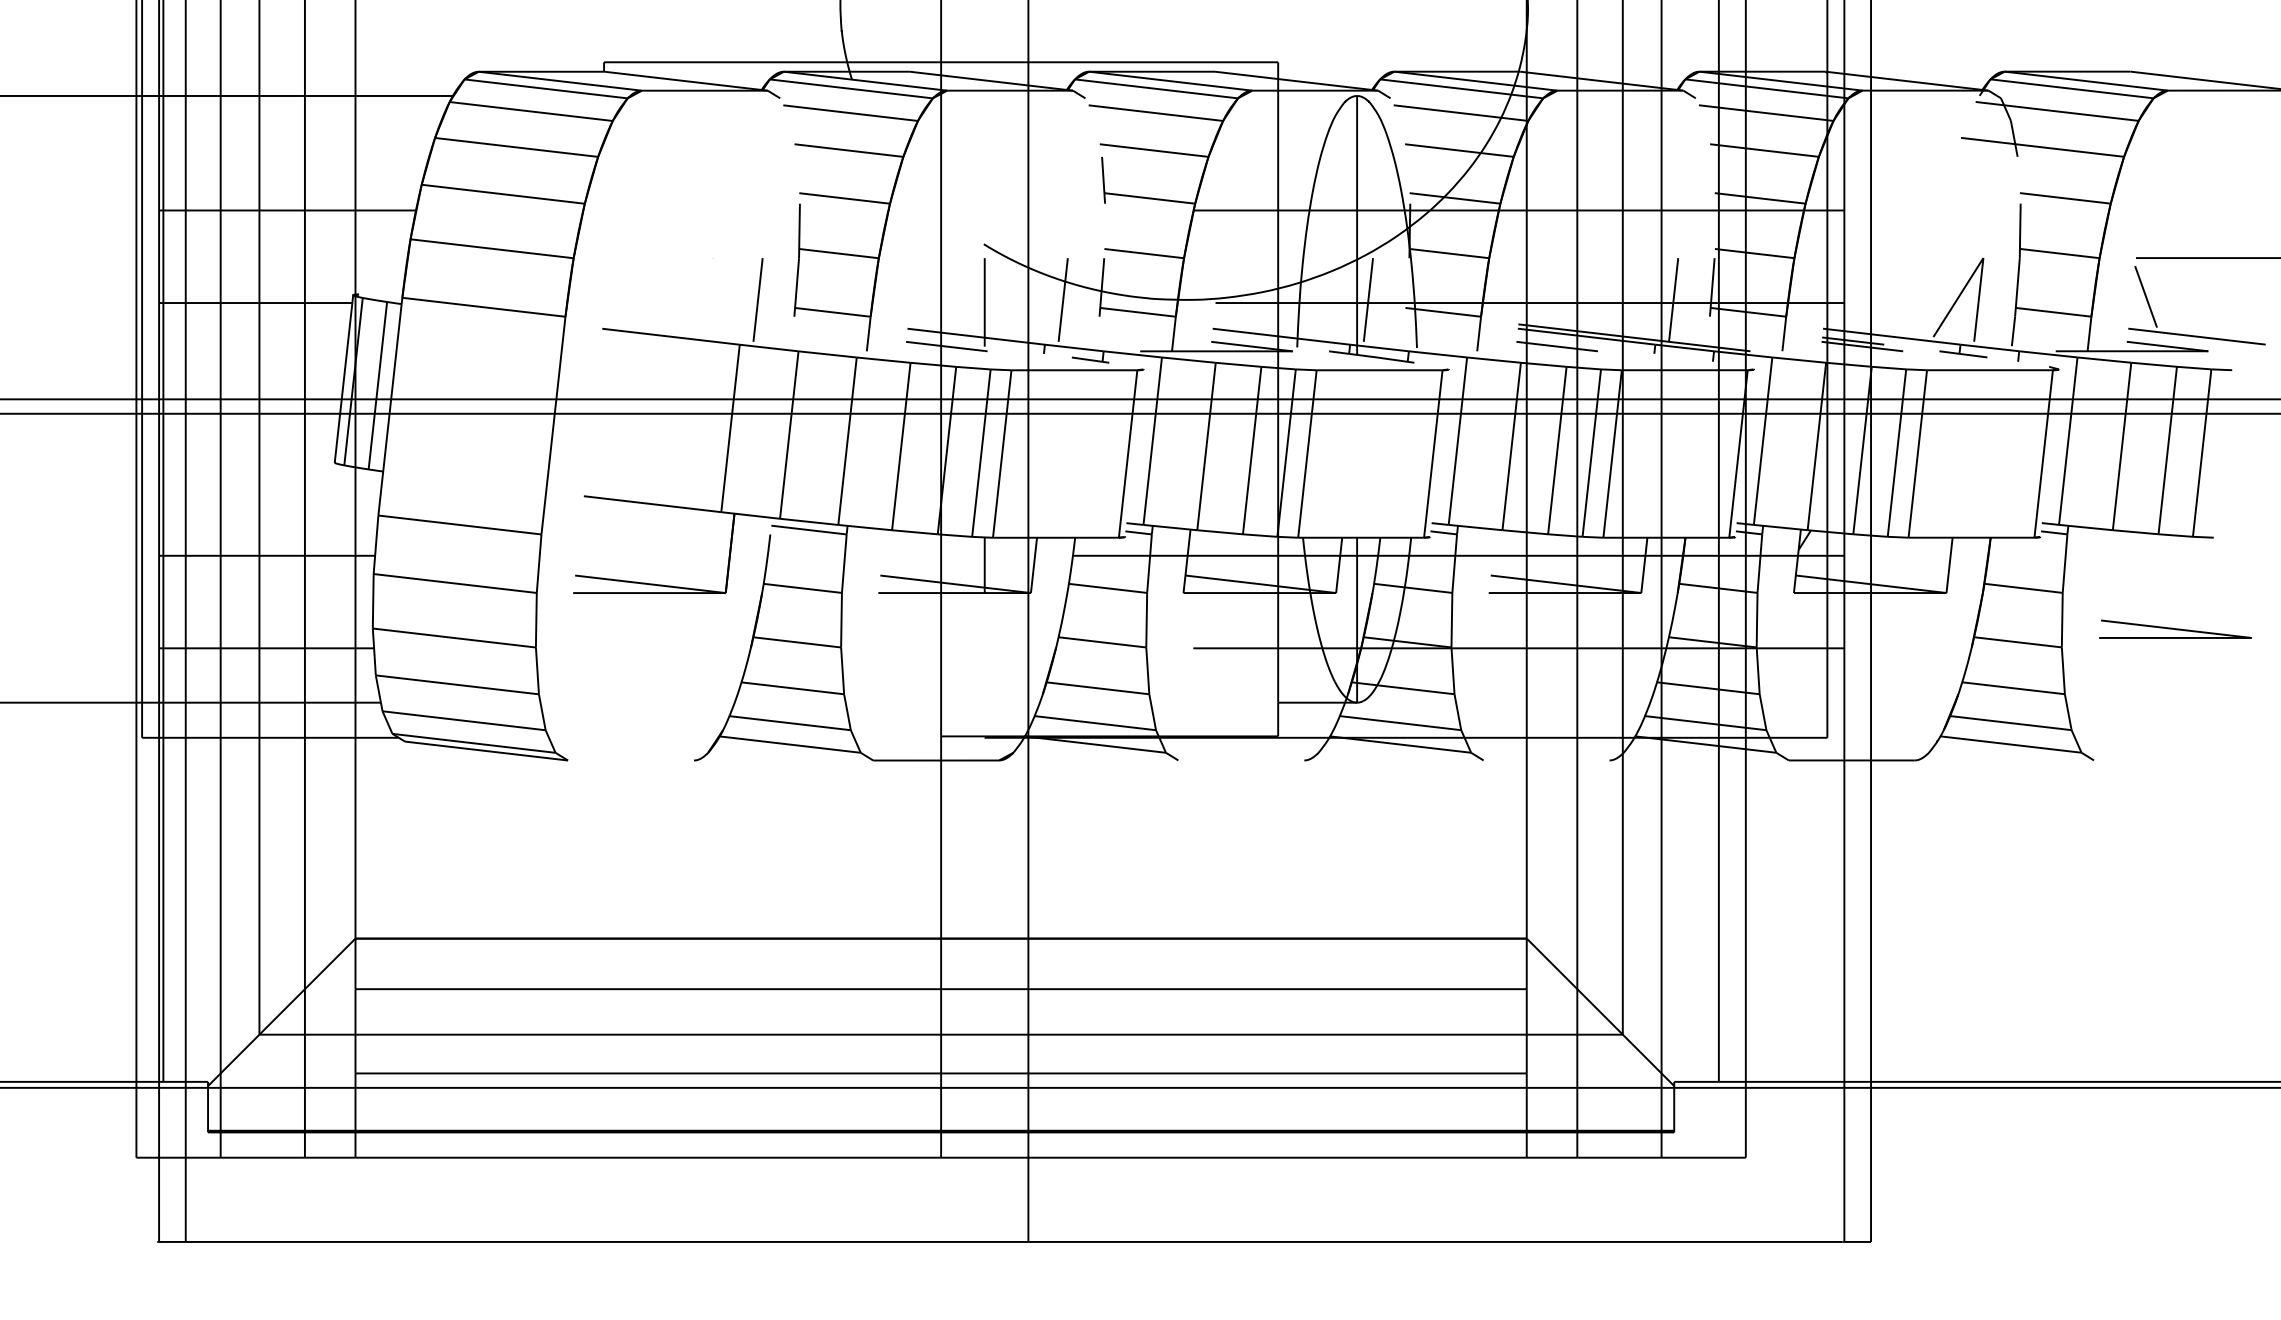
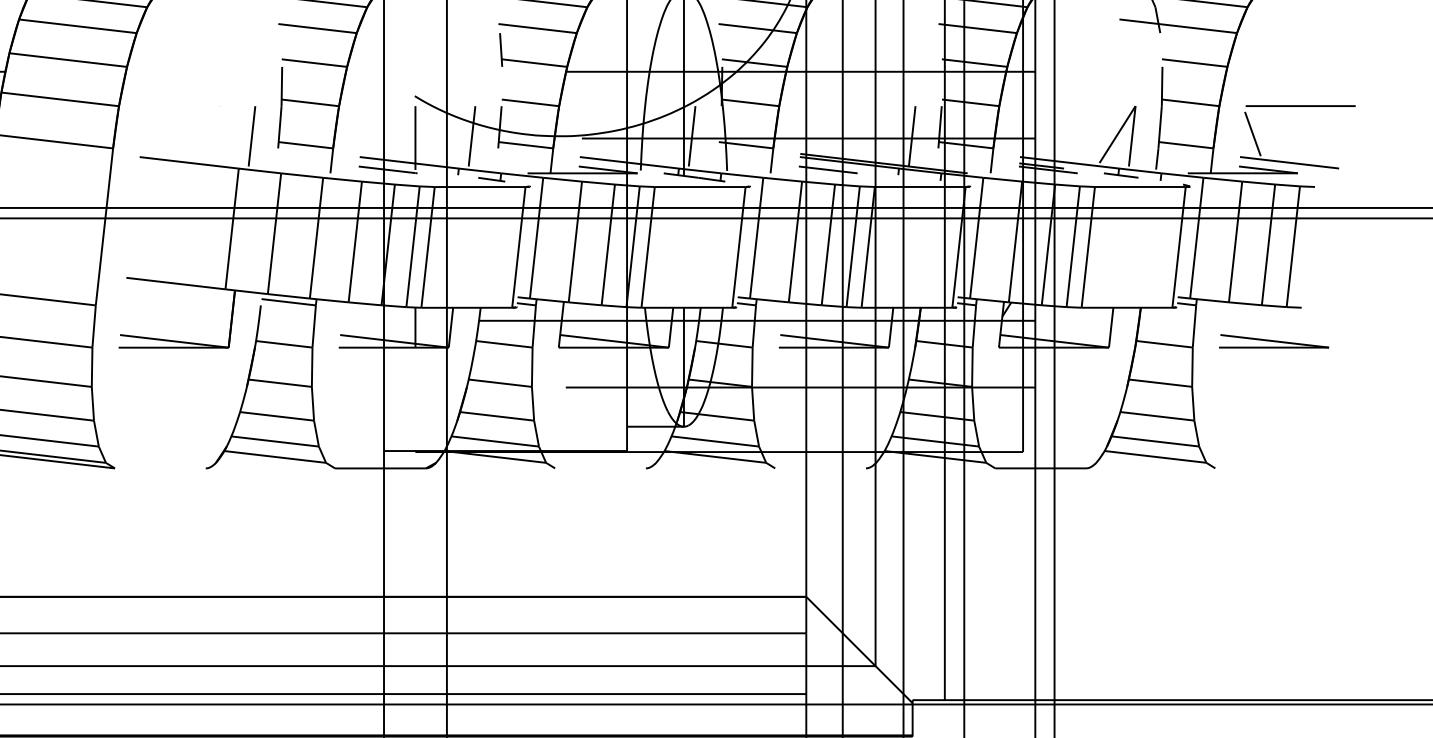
part: (2175, 628) -> (1274, 340), moved

